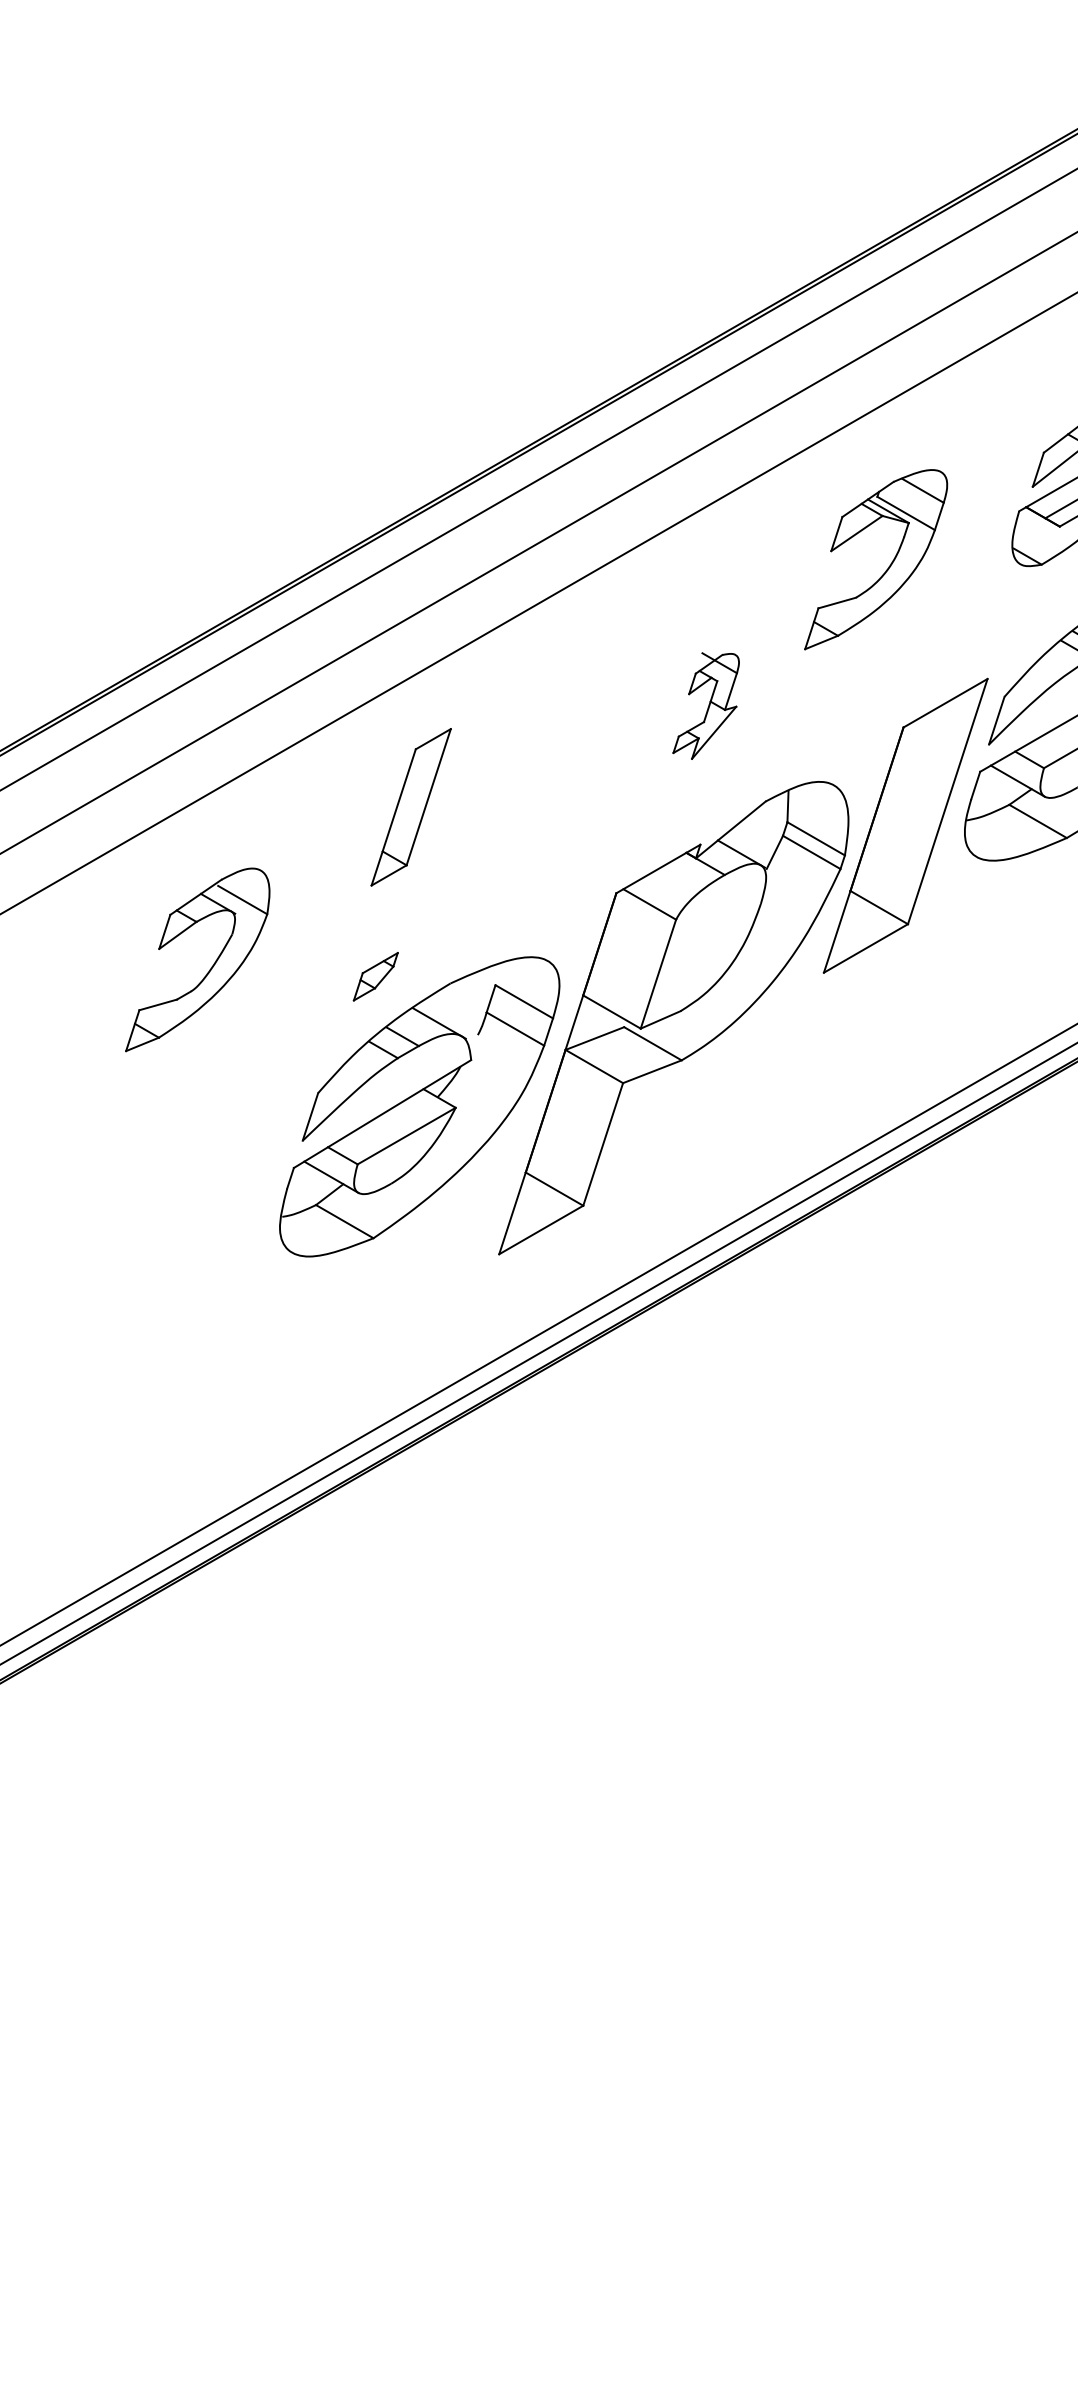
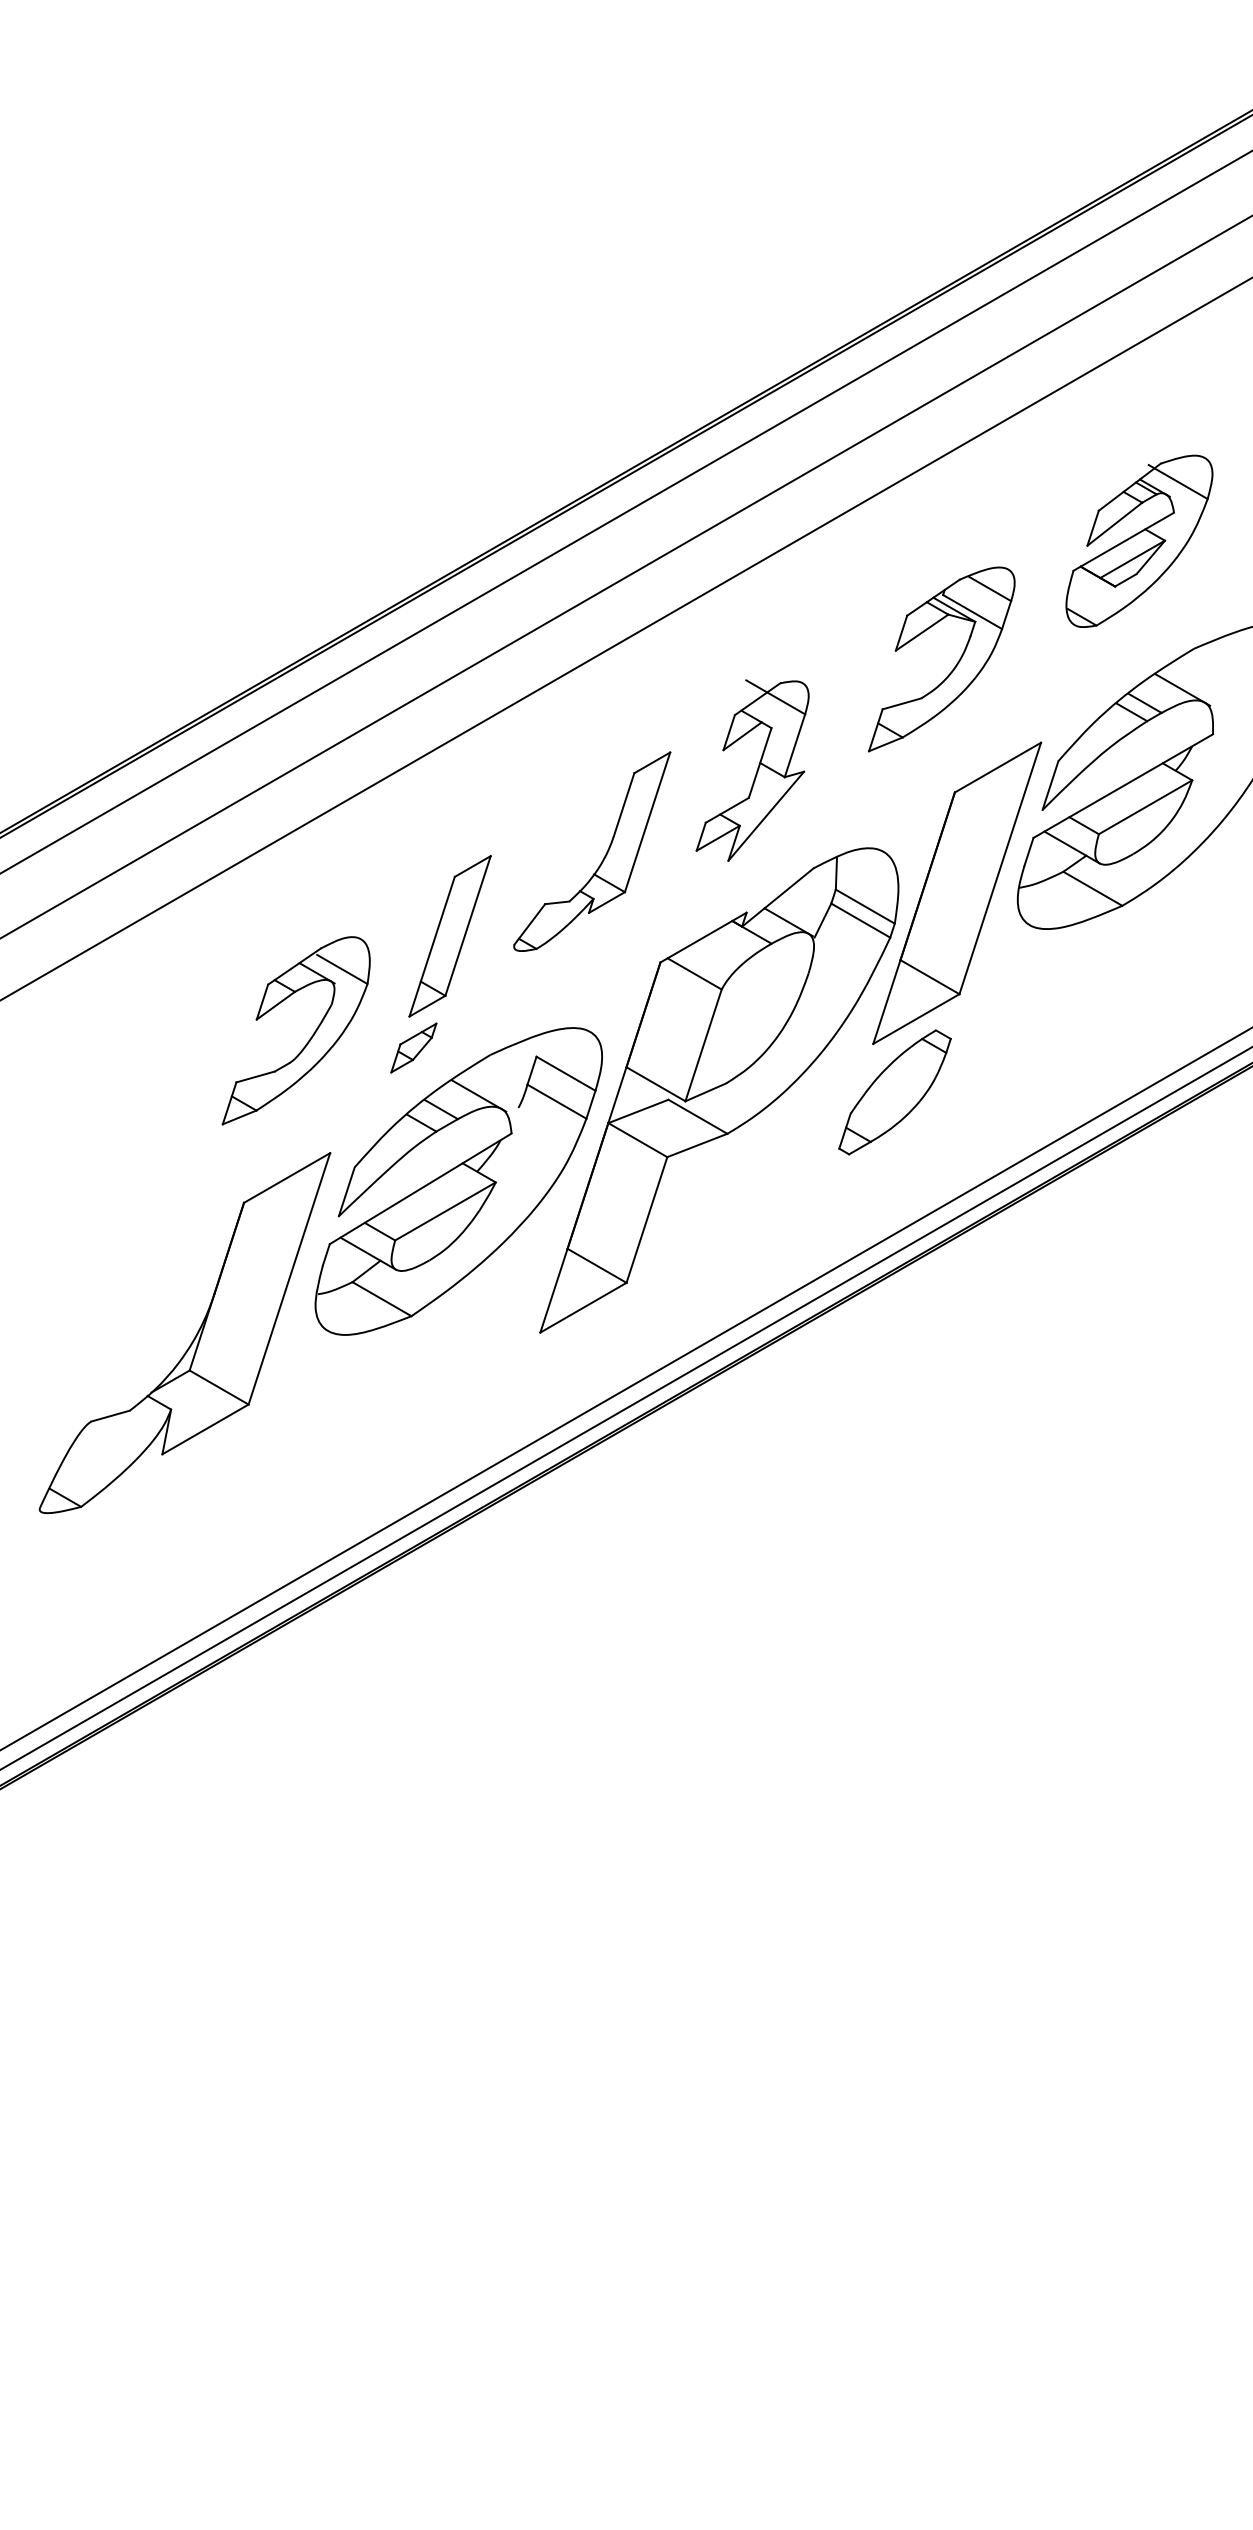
part: (888, 566) -> (954, 666), moved
part: (706, 706) -> (752, 770), size x1.67
part: (560, 790) -> (603, 857), added
part: (410, 807) -> (449, 936), moved
part: (209, 969) -> (308, 1040), moved
part: (844, 1020) -> (894, 1092), added
part: (160, 1260) -> (193, 1338), added

